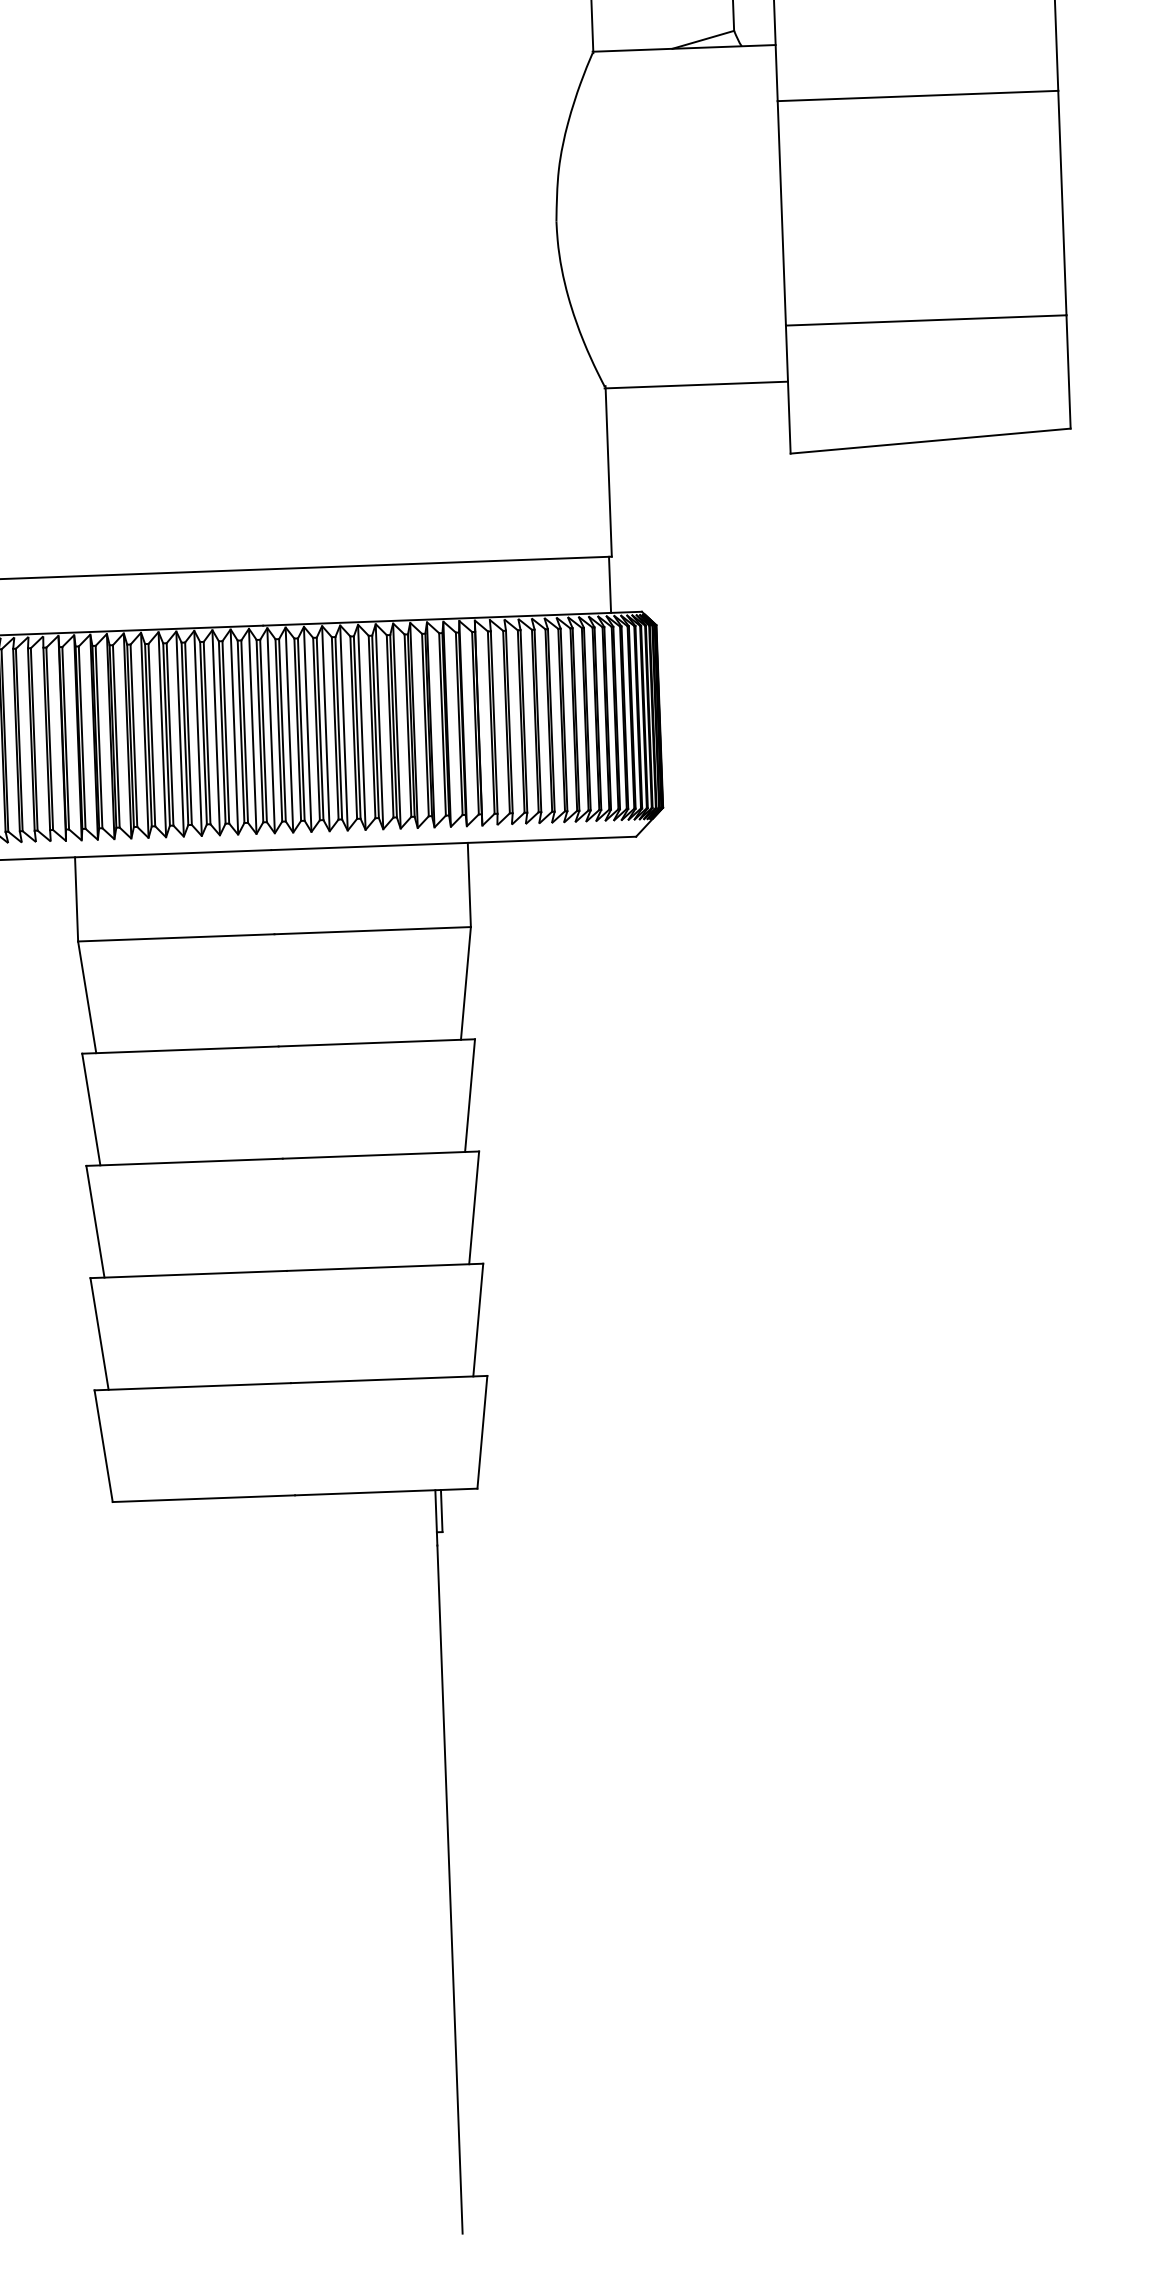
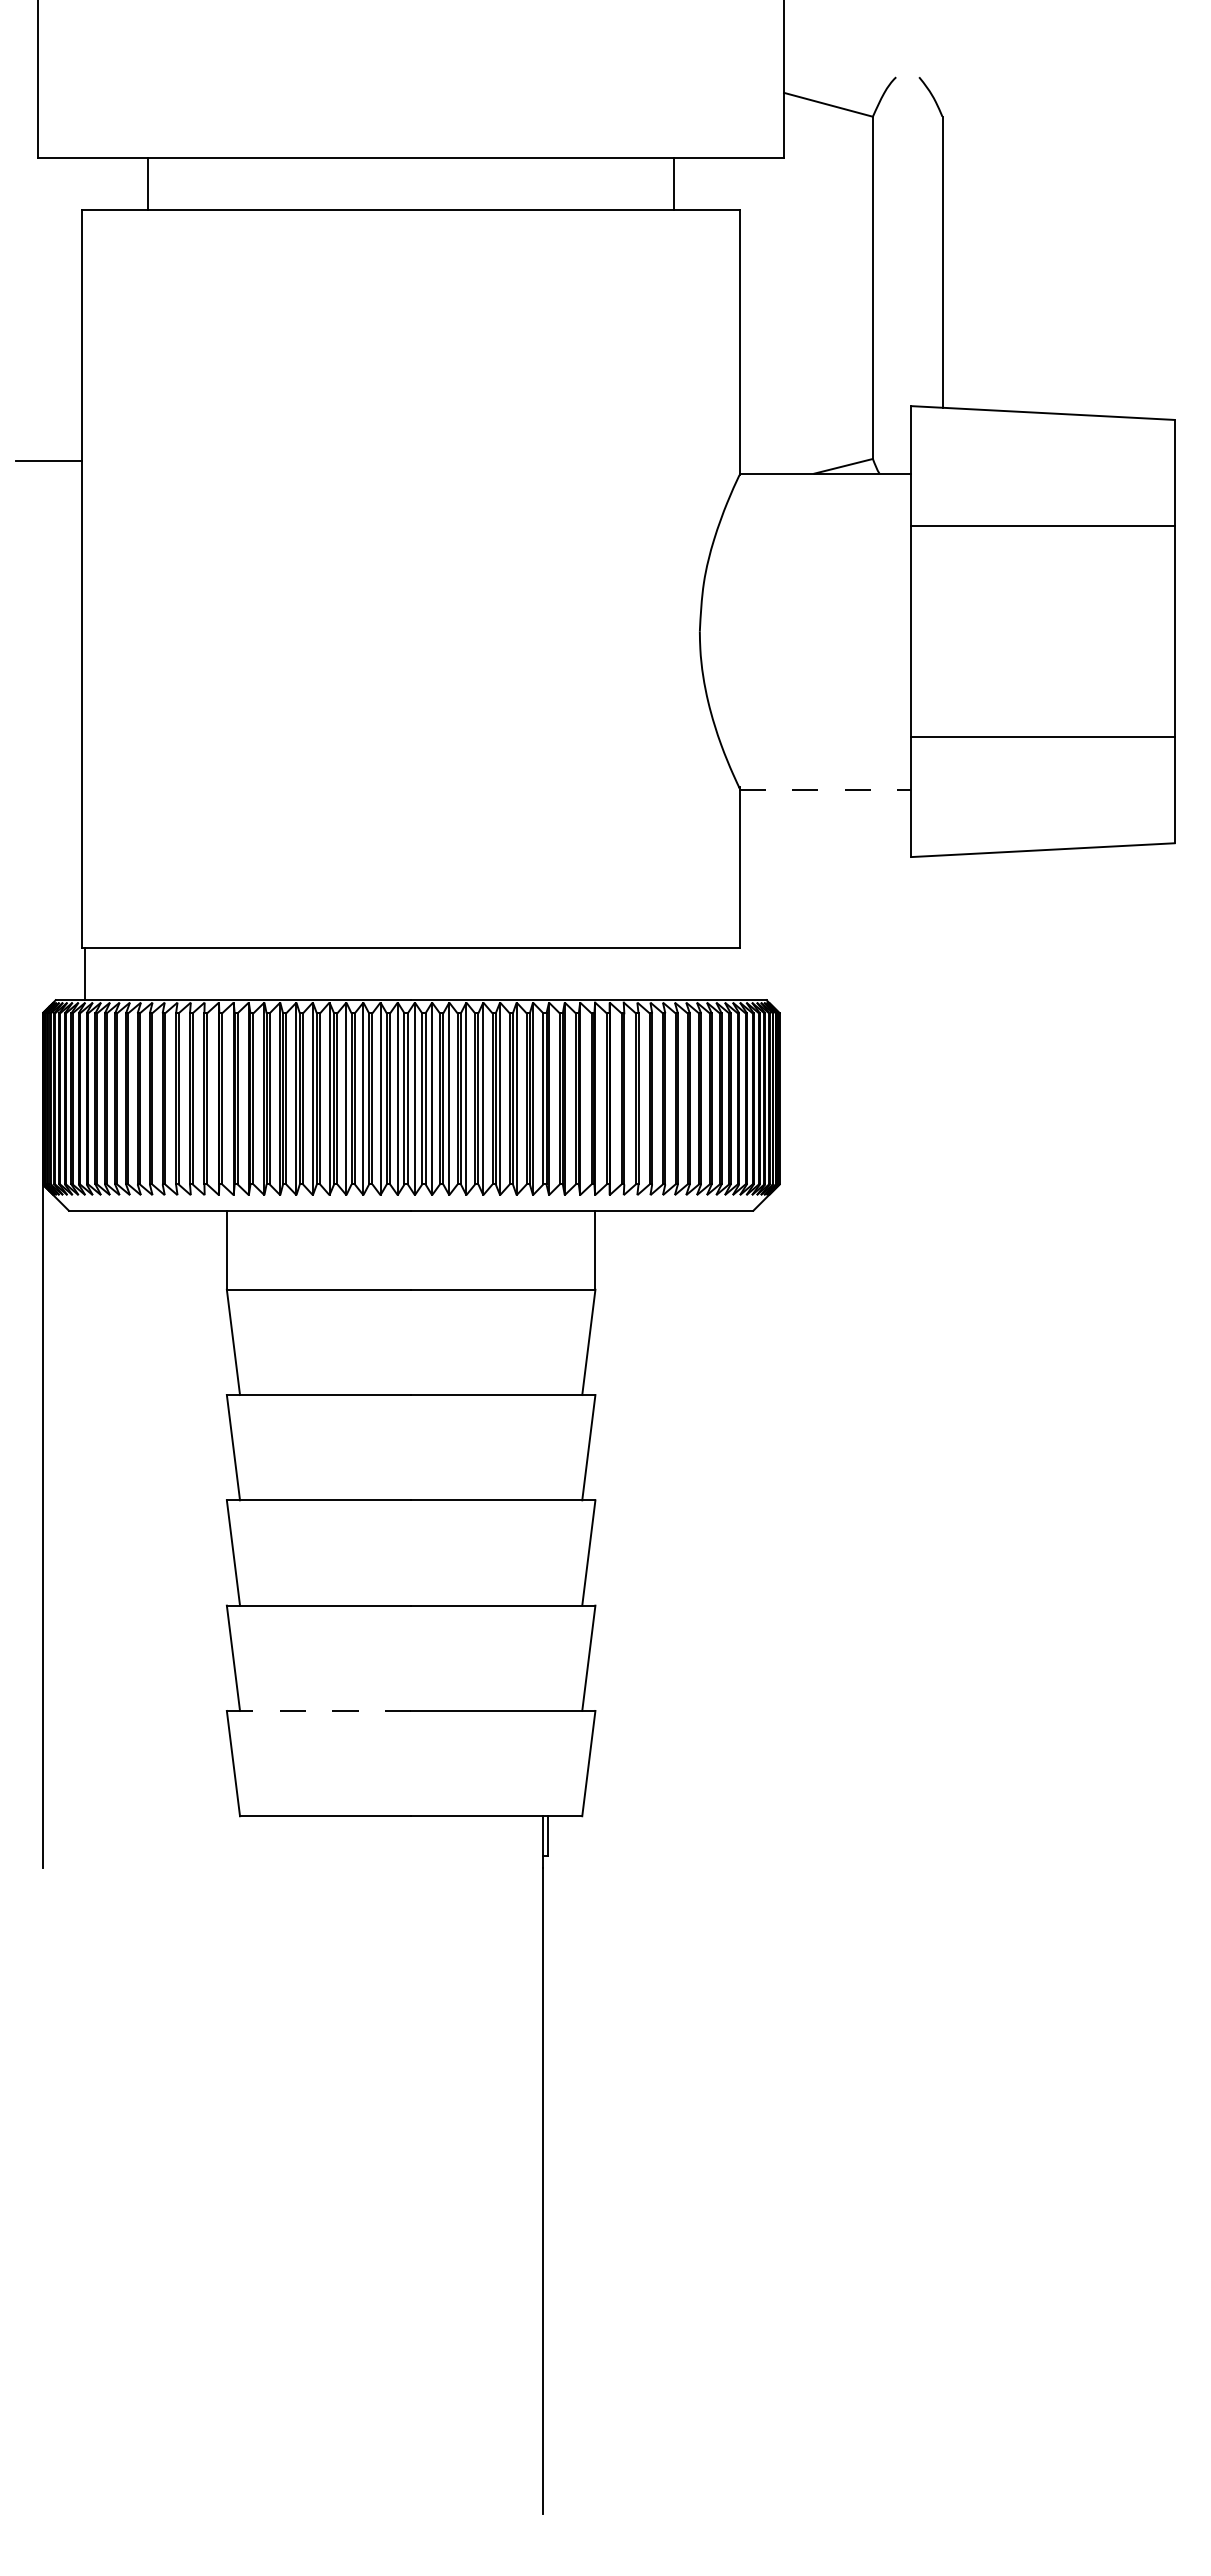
line: (696, 384) -> (825, 789), solid -> dashed
line: (609, 584) -> (737, 973), removed
line: (193, 1386) -> (319, 1710), solid -> dashed

